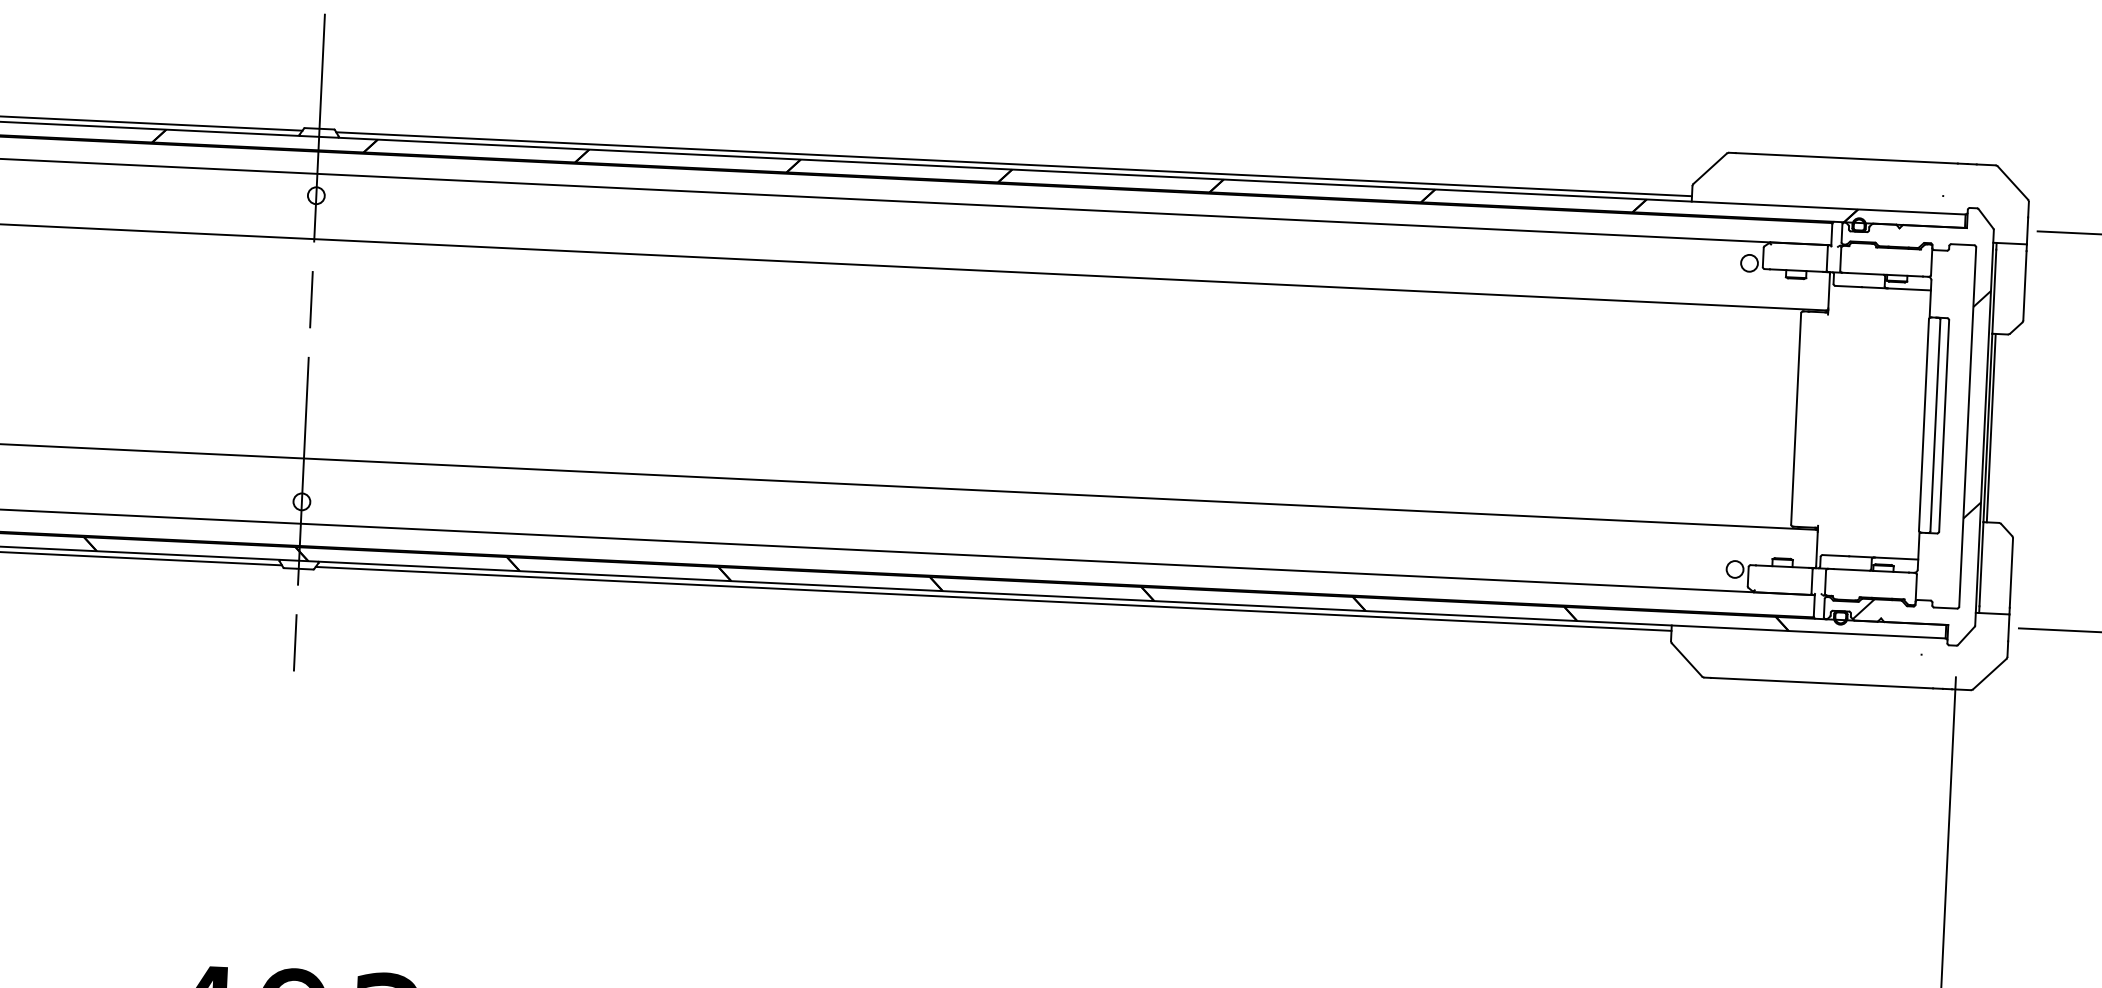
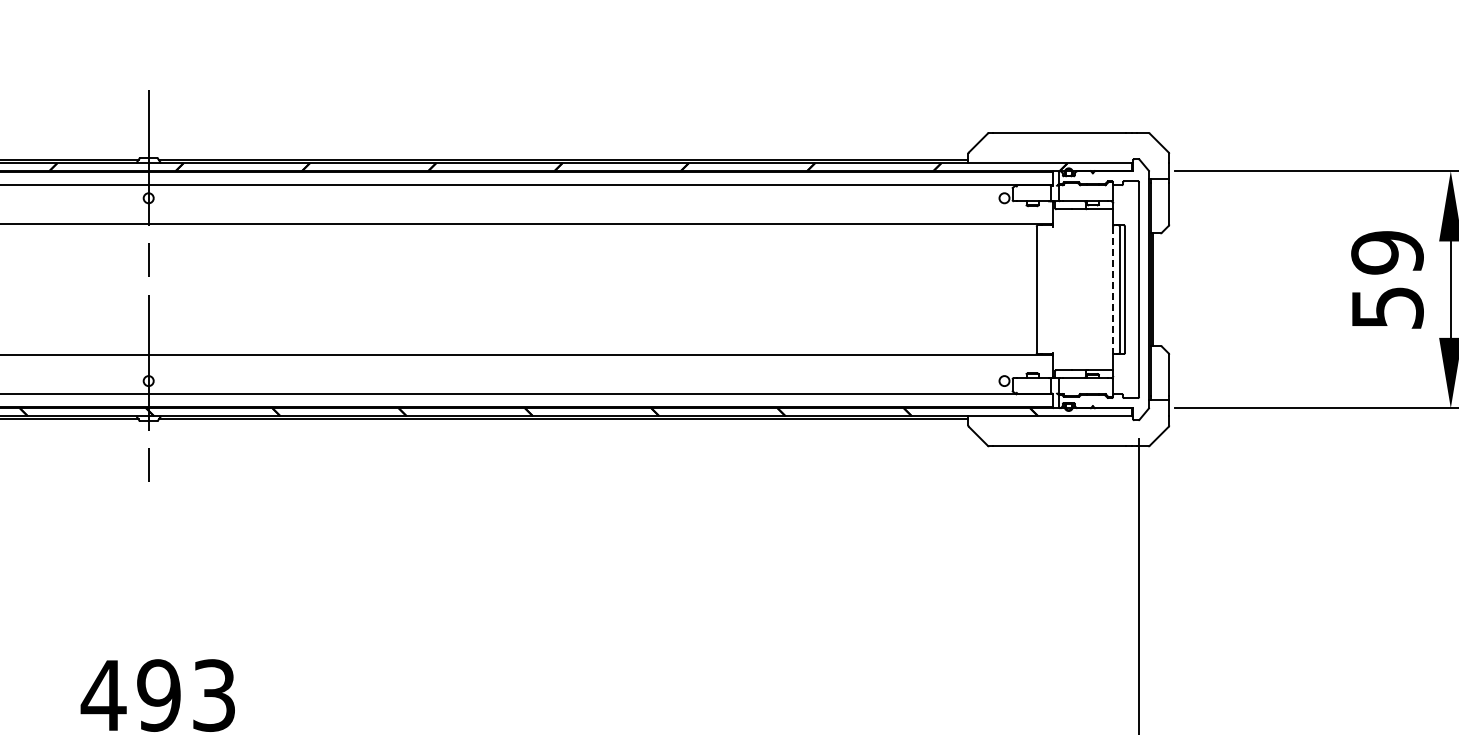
hatch: (1908, 423) -> (1103, 289), removed
line: (1924, 426) -> (1113, 290), solid -> dashed

